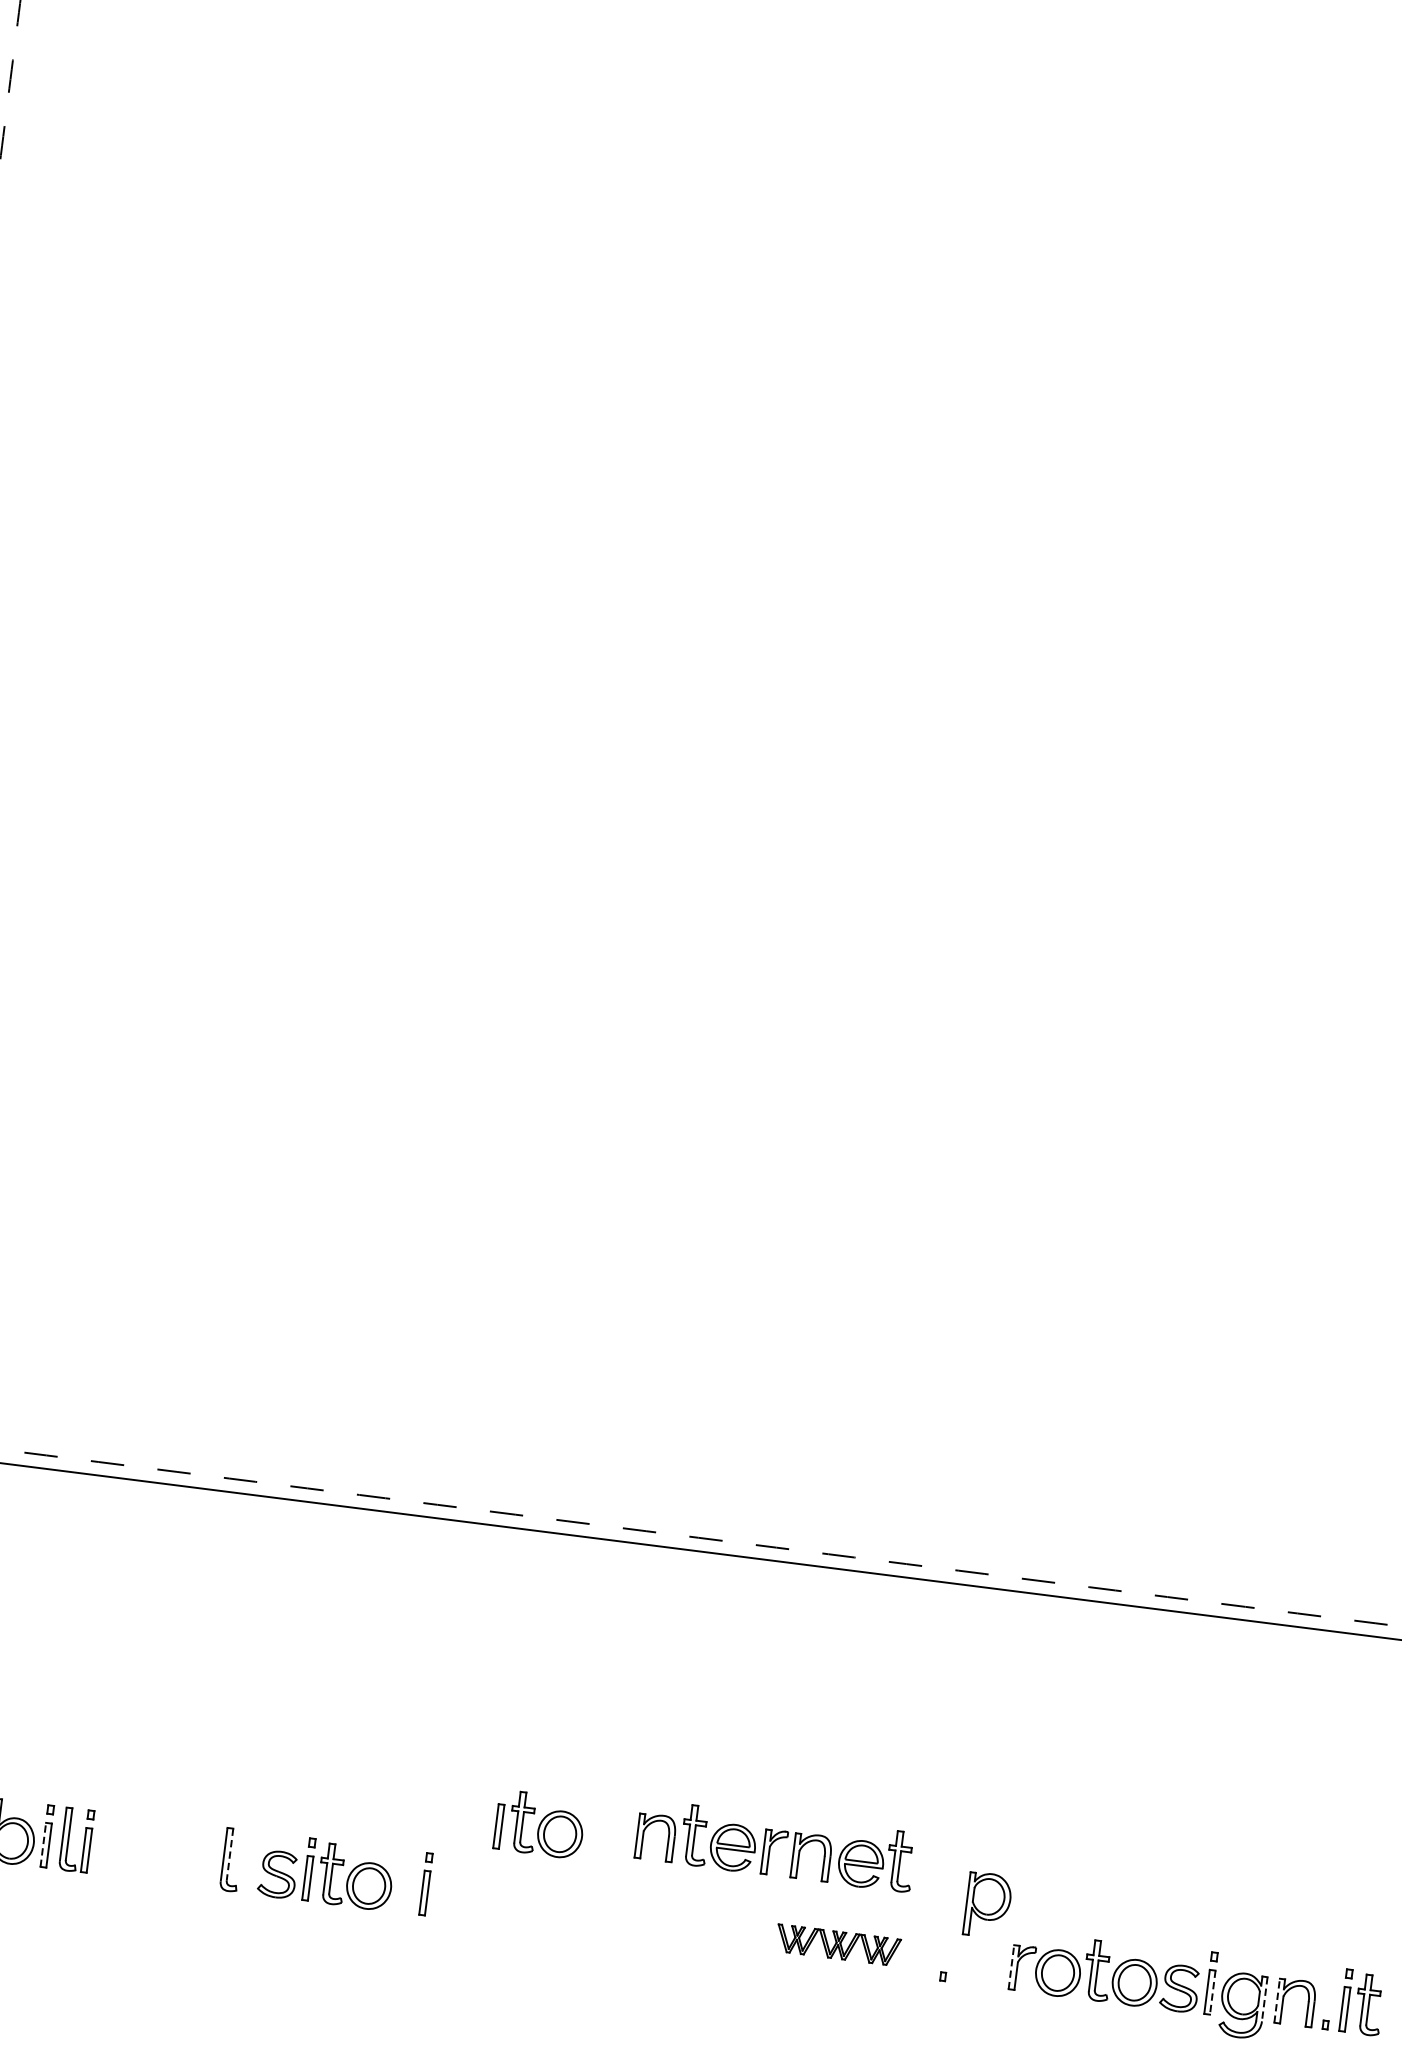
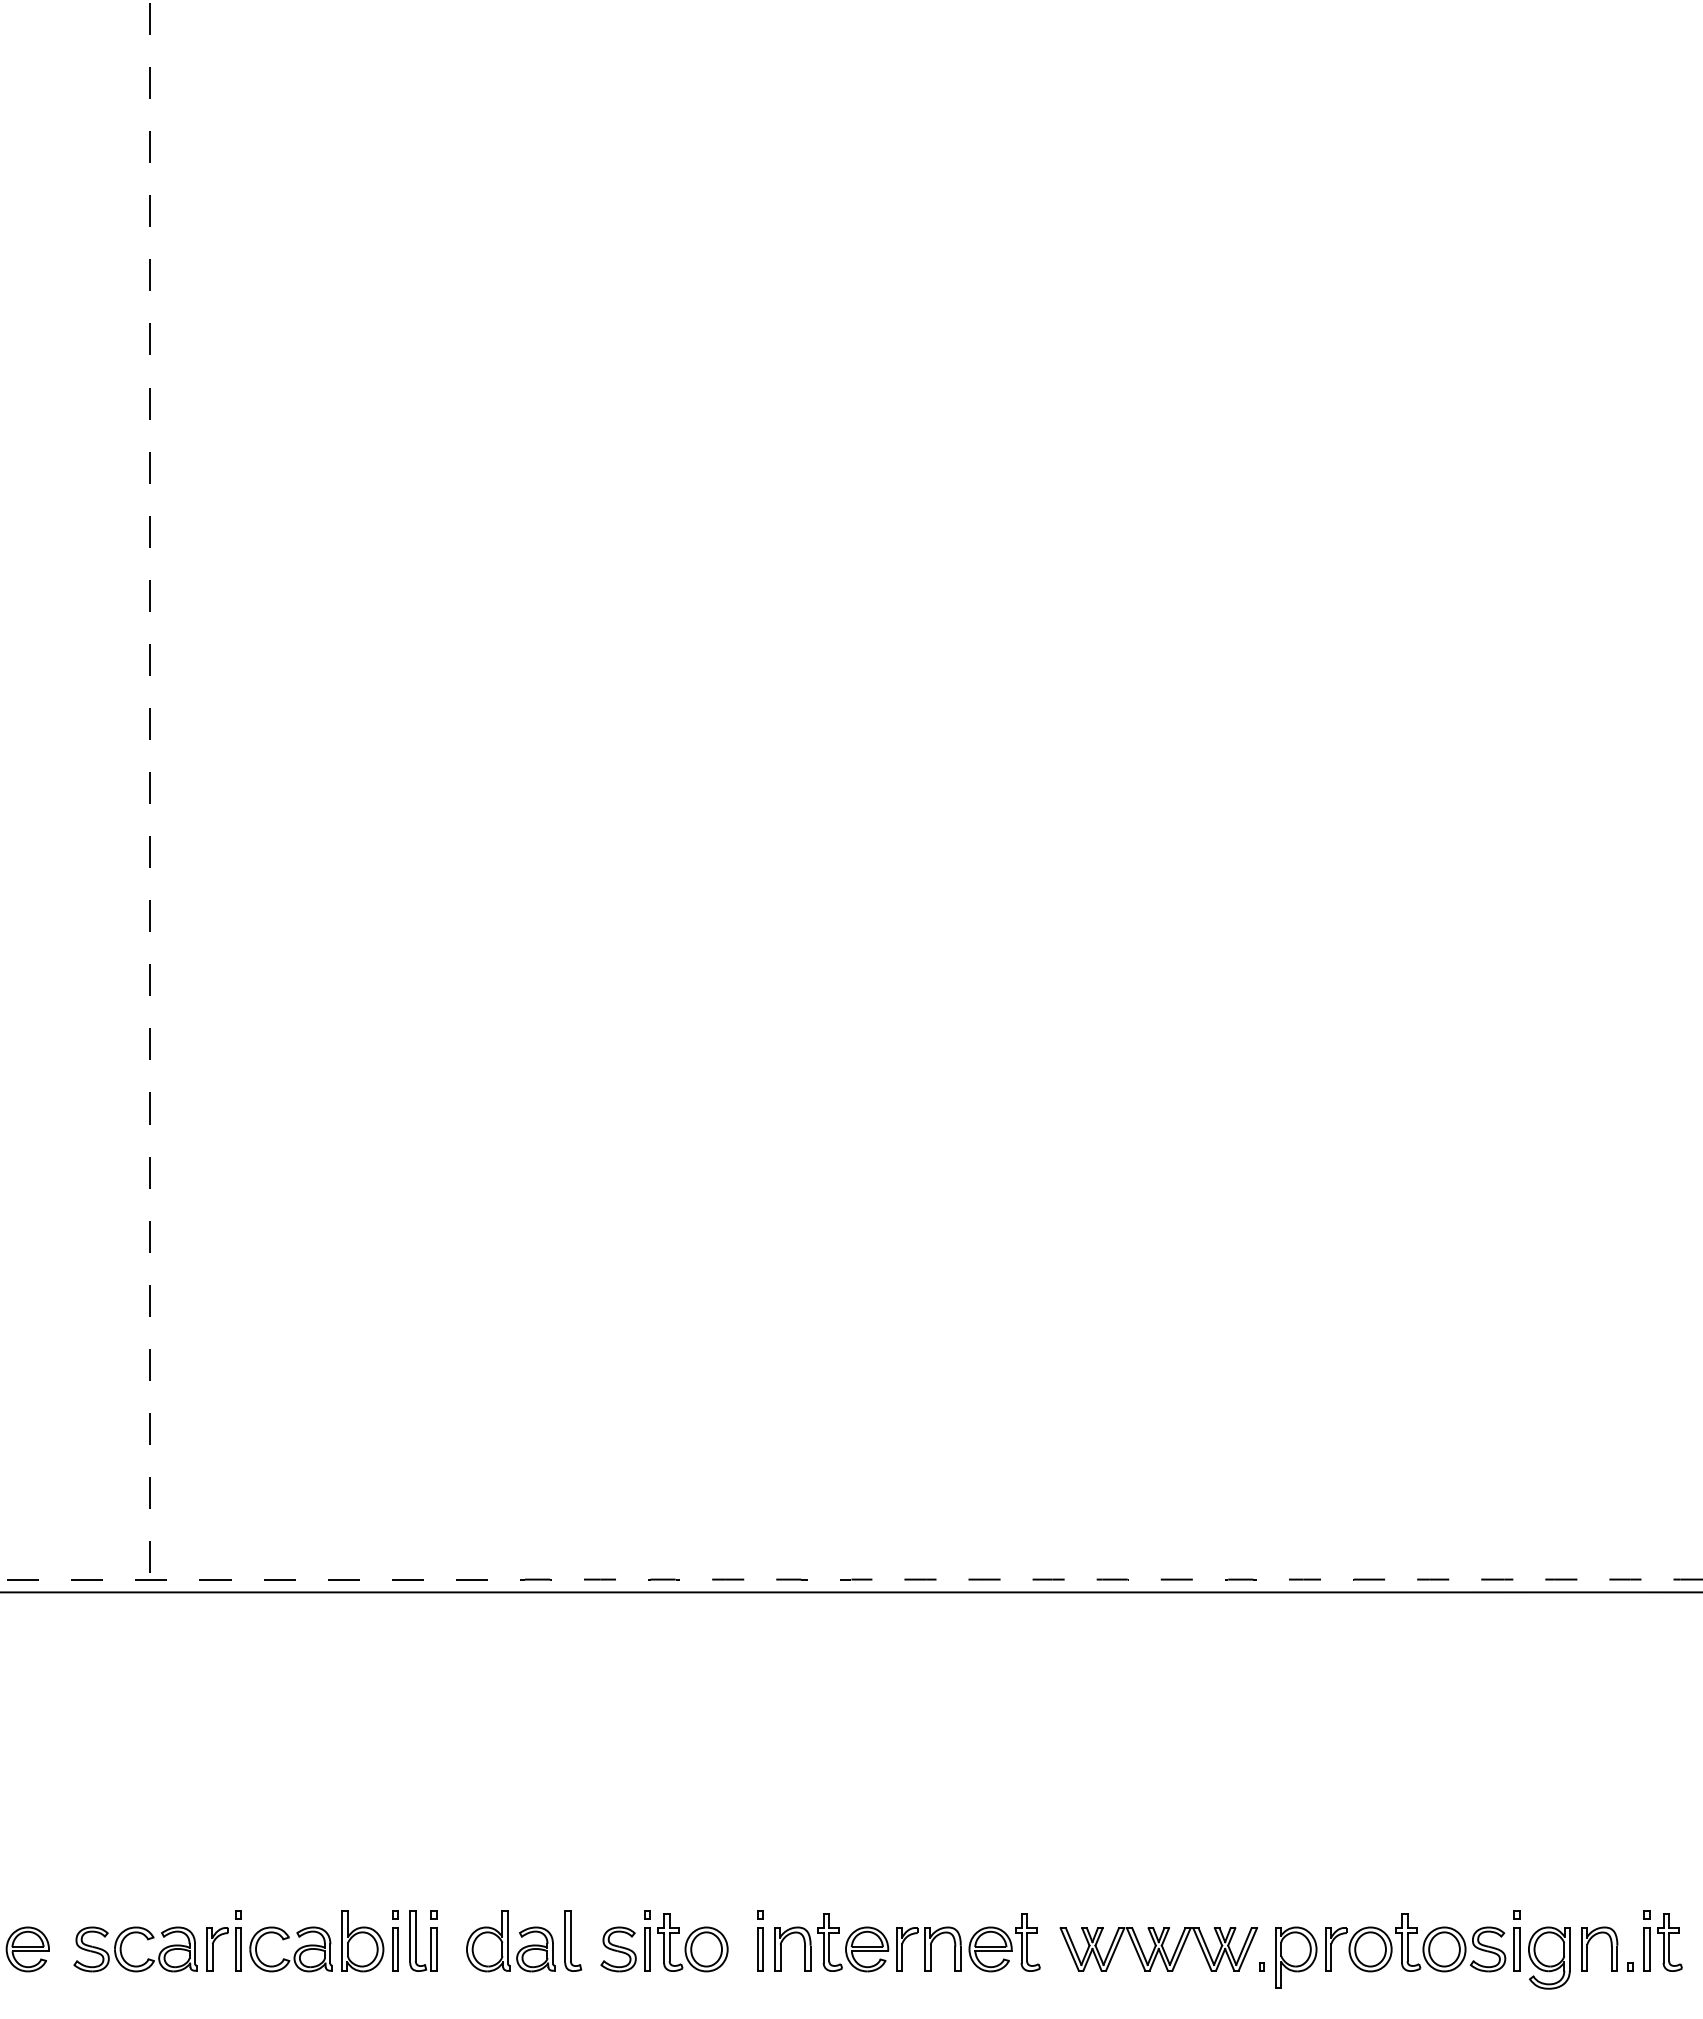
part: (540, 1824) -> (861, 1870), removed
line: (43, 1843) -> (392, 1948), dashed -> solid
part: (775, 1845) -> (907, 1942), moved
part: (166, 1852) -> (510, 1941), added
line: (229, 1854) -> (570, 1936), dashed -> solid
part: (988, 1905) -> (1296, 1957), moved
part: (837, 1945) -> (1158, 1949), size x1.67
line: (1011, 1966) -> (1325, 1948), dashed -> solid
line: (1212, 1992) -> (1519, 1949), dashed -> solid
line: (1264, 1999) -> (1569, 1949), dashed -> solid
line: (1277, 1999) -> (1581, 1948), dashed -> solid

